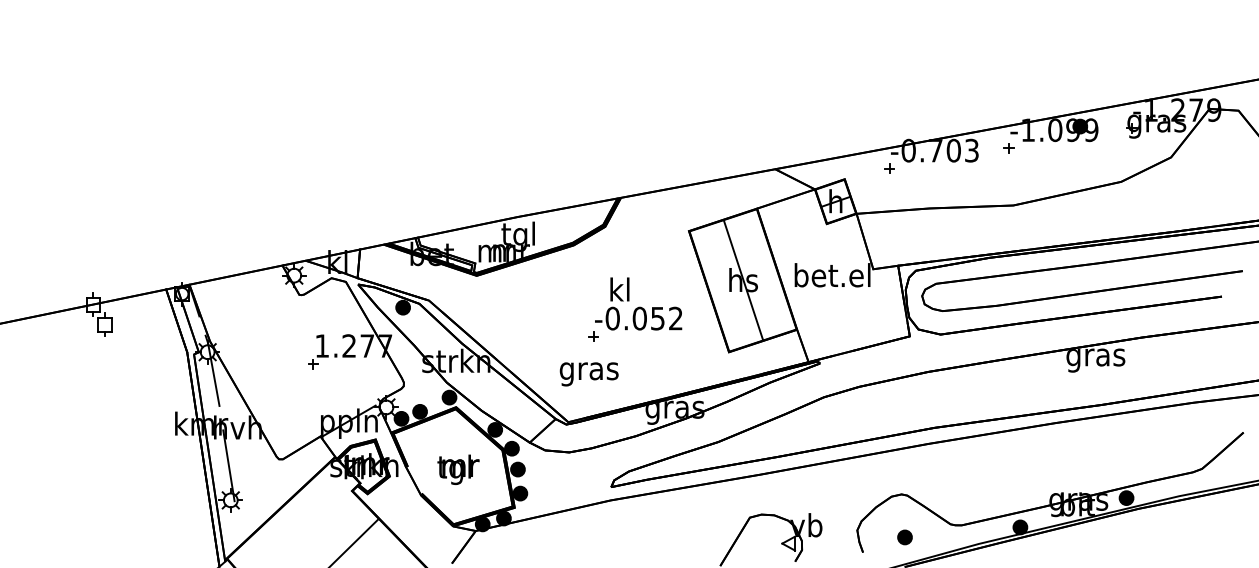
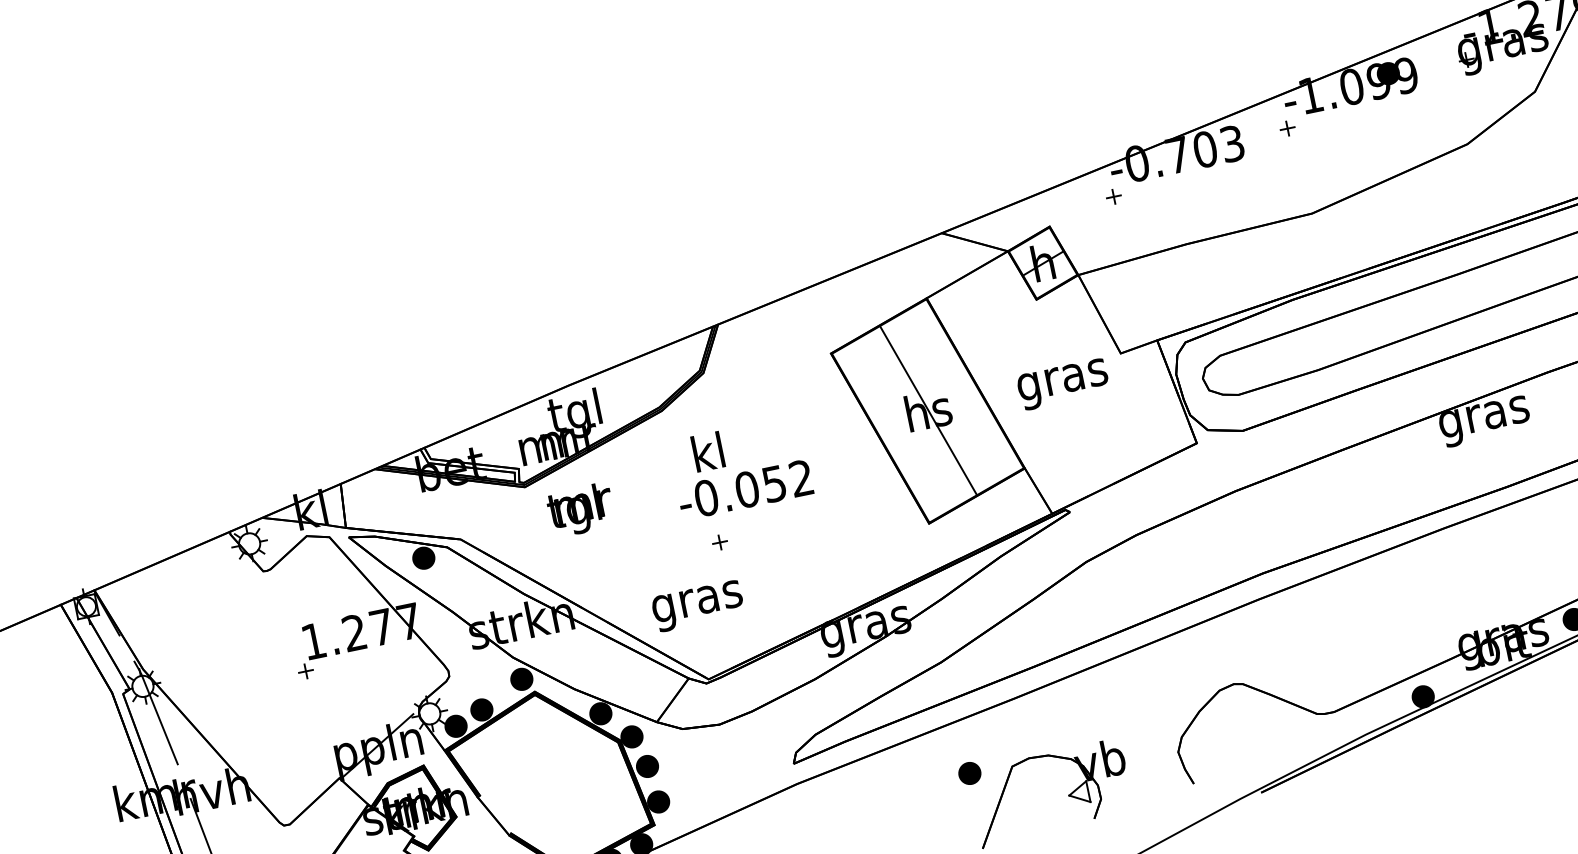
text: (832, 278) -> (1062, 380), bet.el -> gras
text: (638, 303) -> (740, 467), moved
text: (588, 374) -> (697, 606), moved
text: (458, 469) -> (581, 509), moved
part: (904, 537) -> (969, 773), moved

